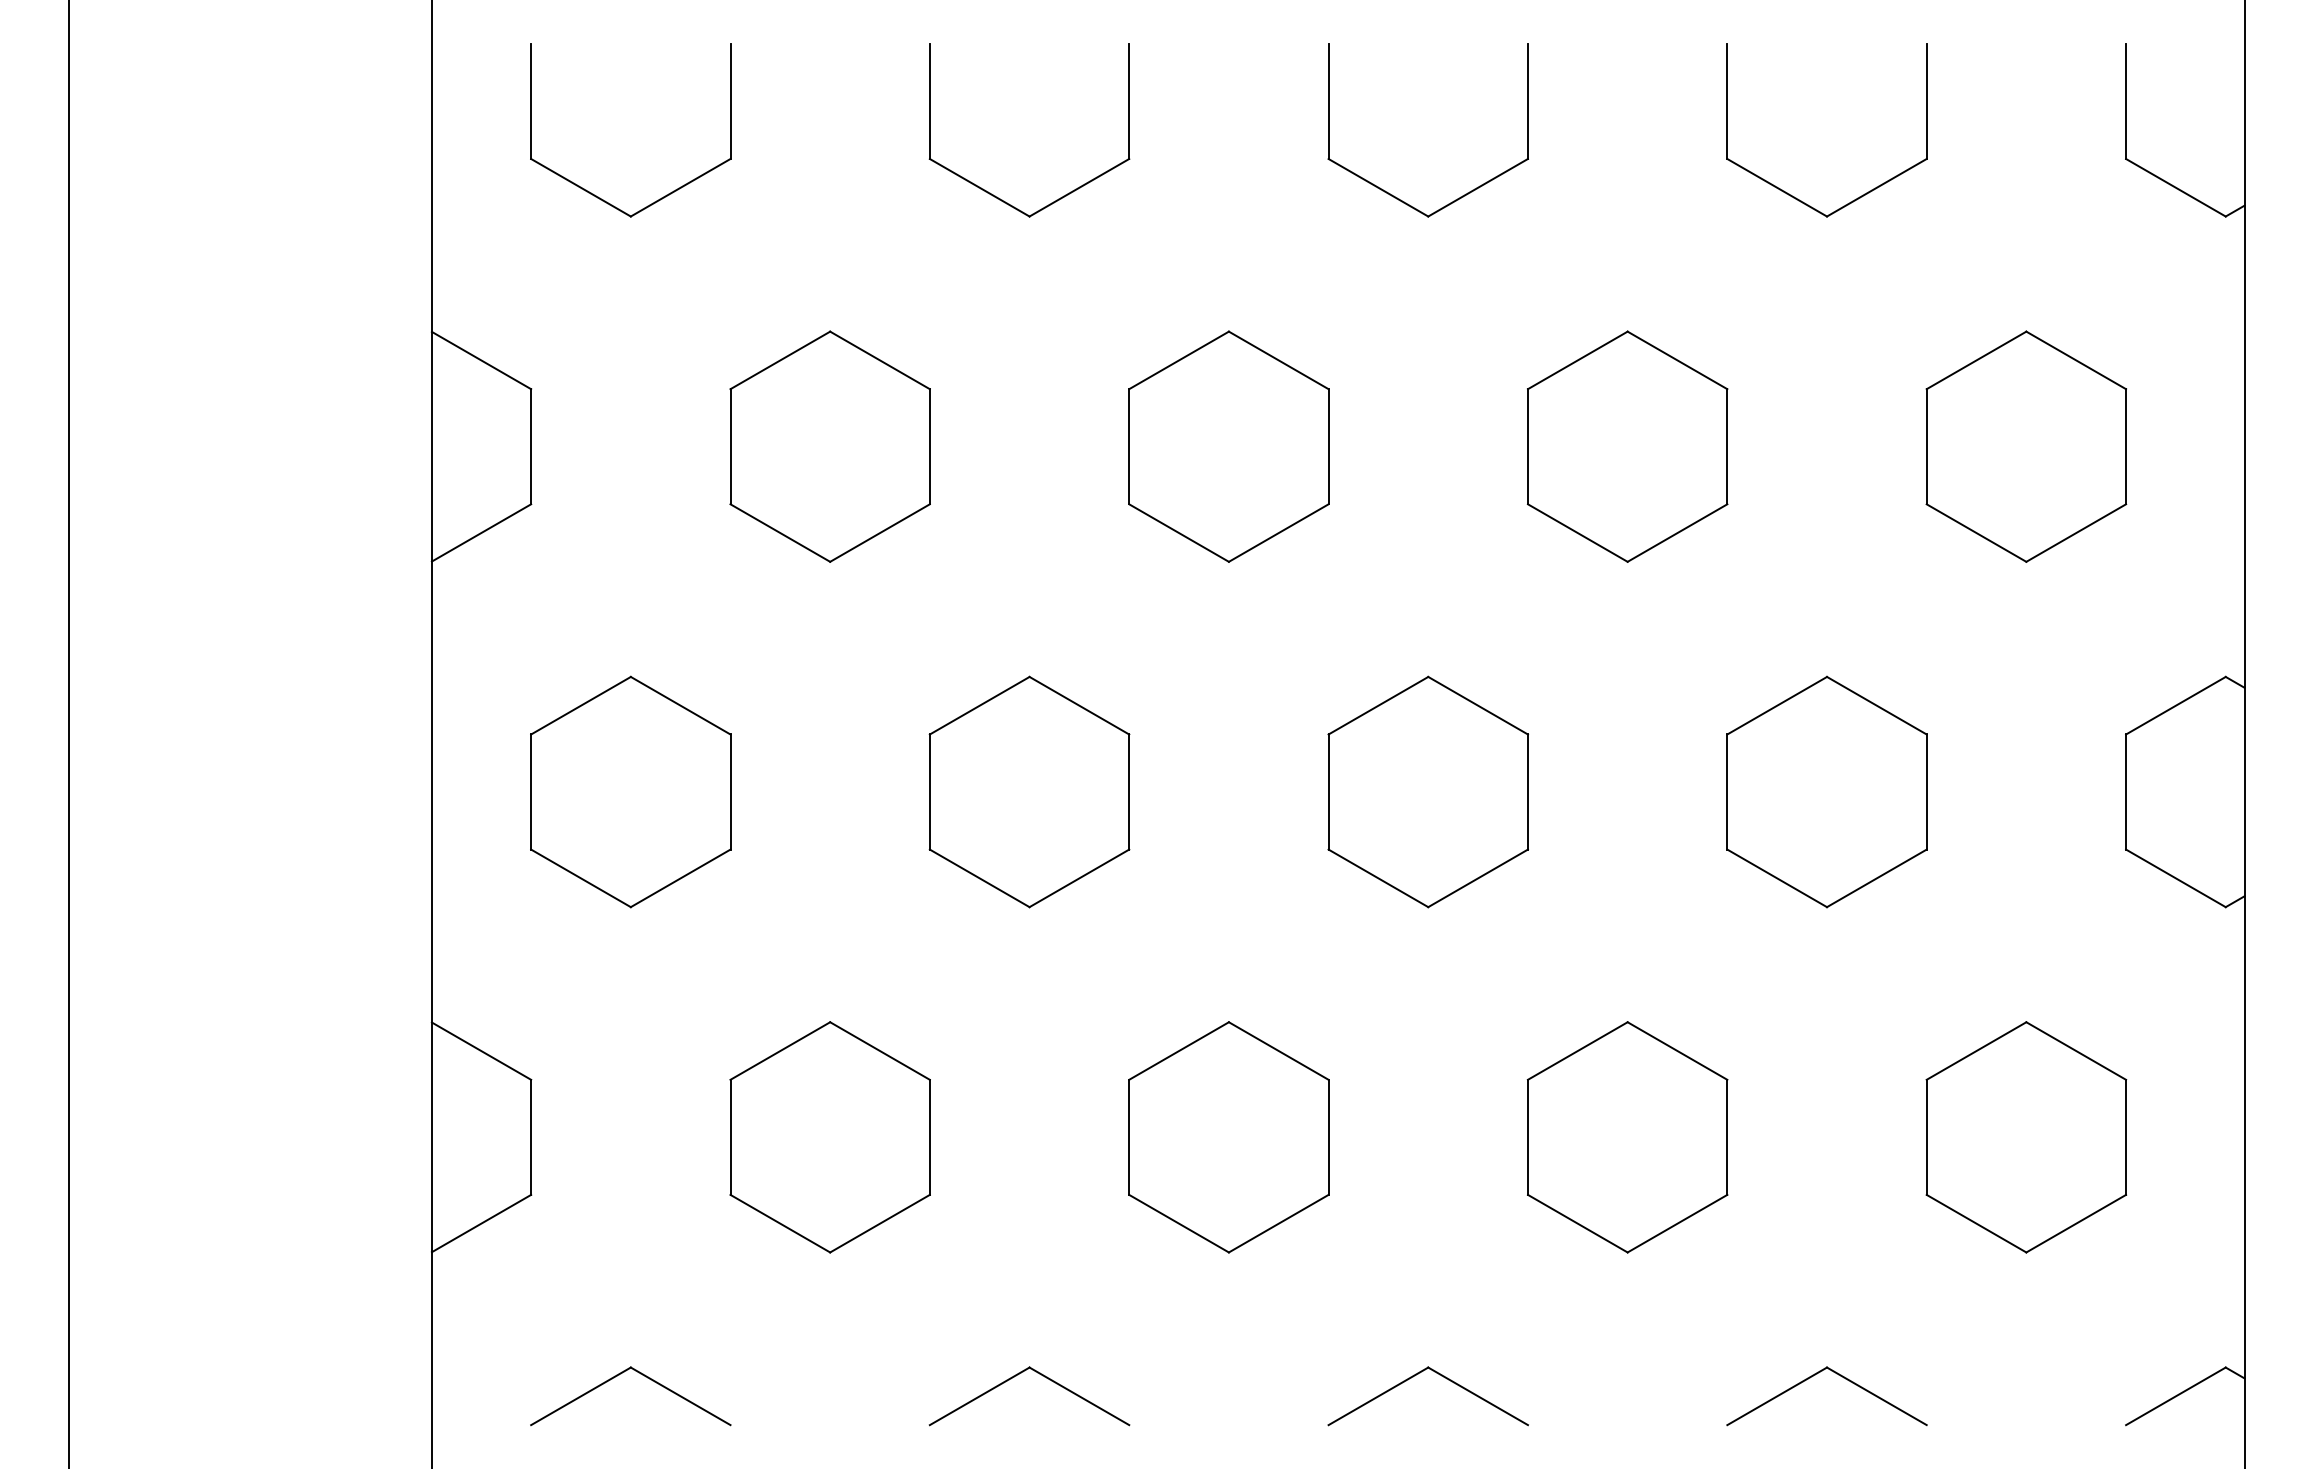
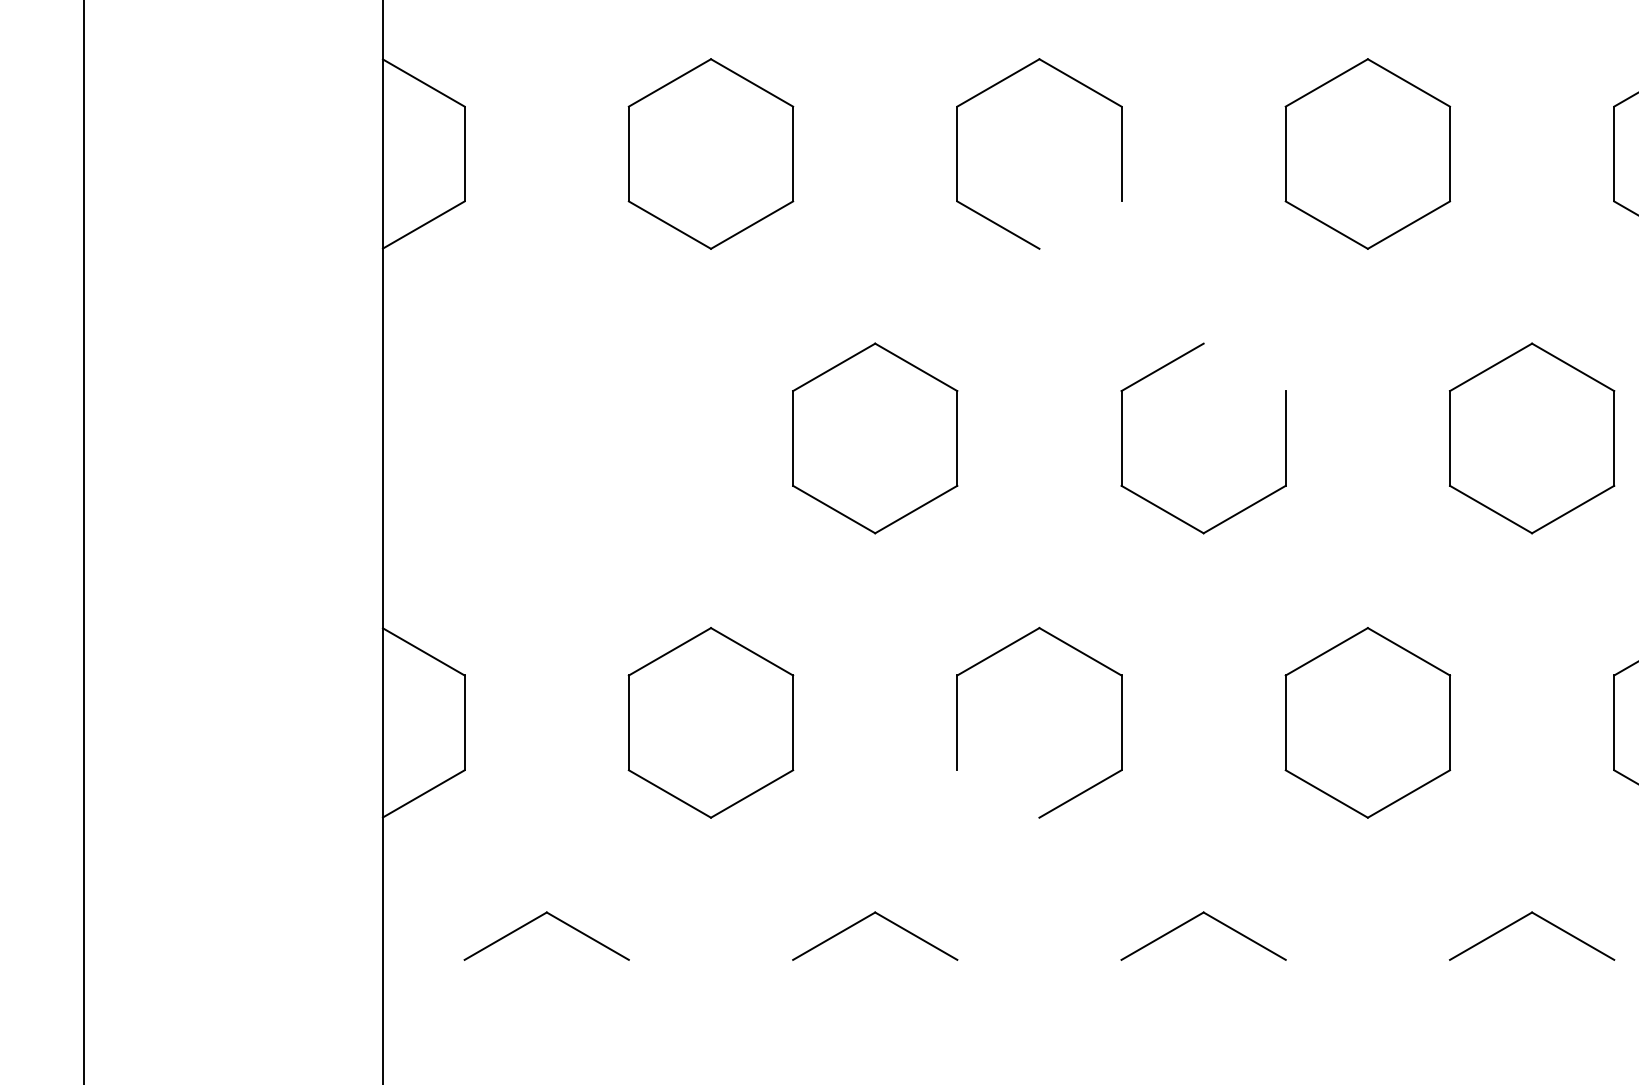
line: (1278, 532) -> (1080, 224), removed
line: (1477, 705) -> (1244, 367), removed
part: (630, 791) -> (546, 438), removed
line: (1178, 1223) -> (997, 793), removed

